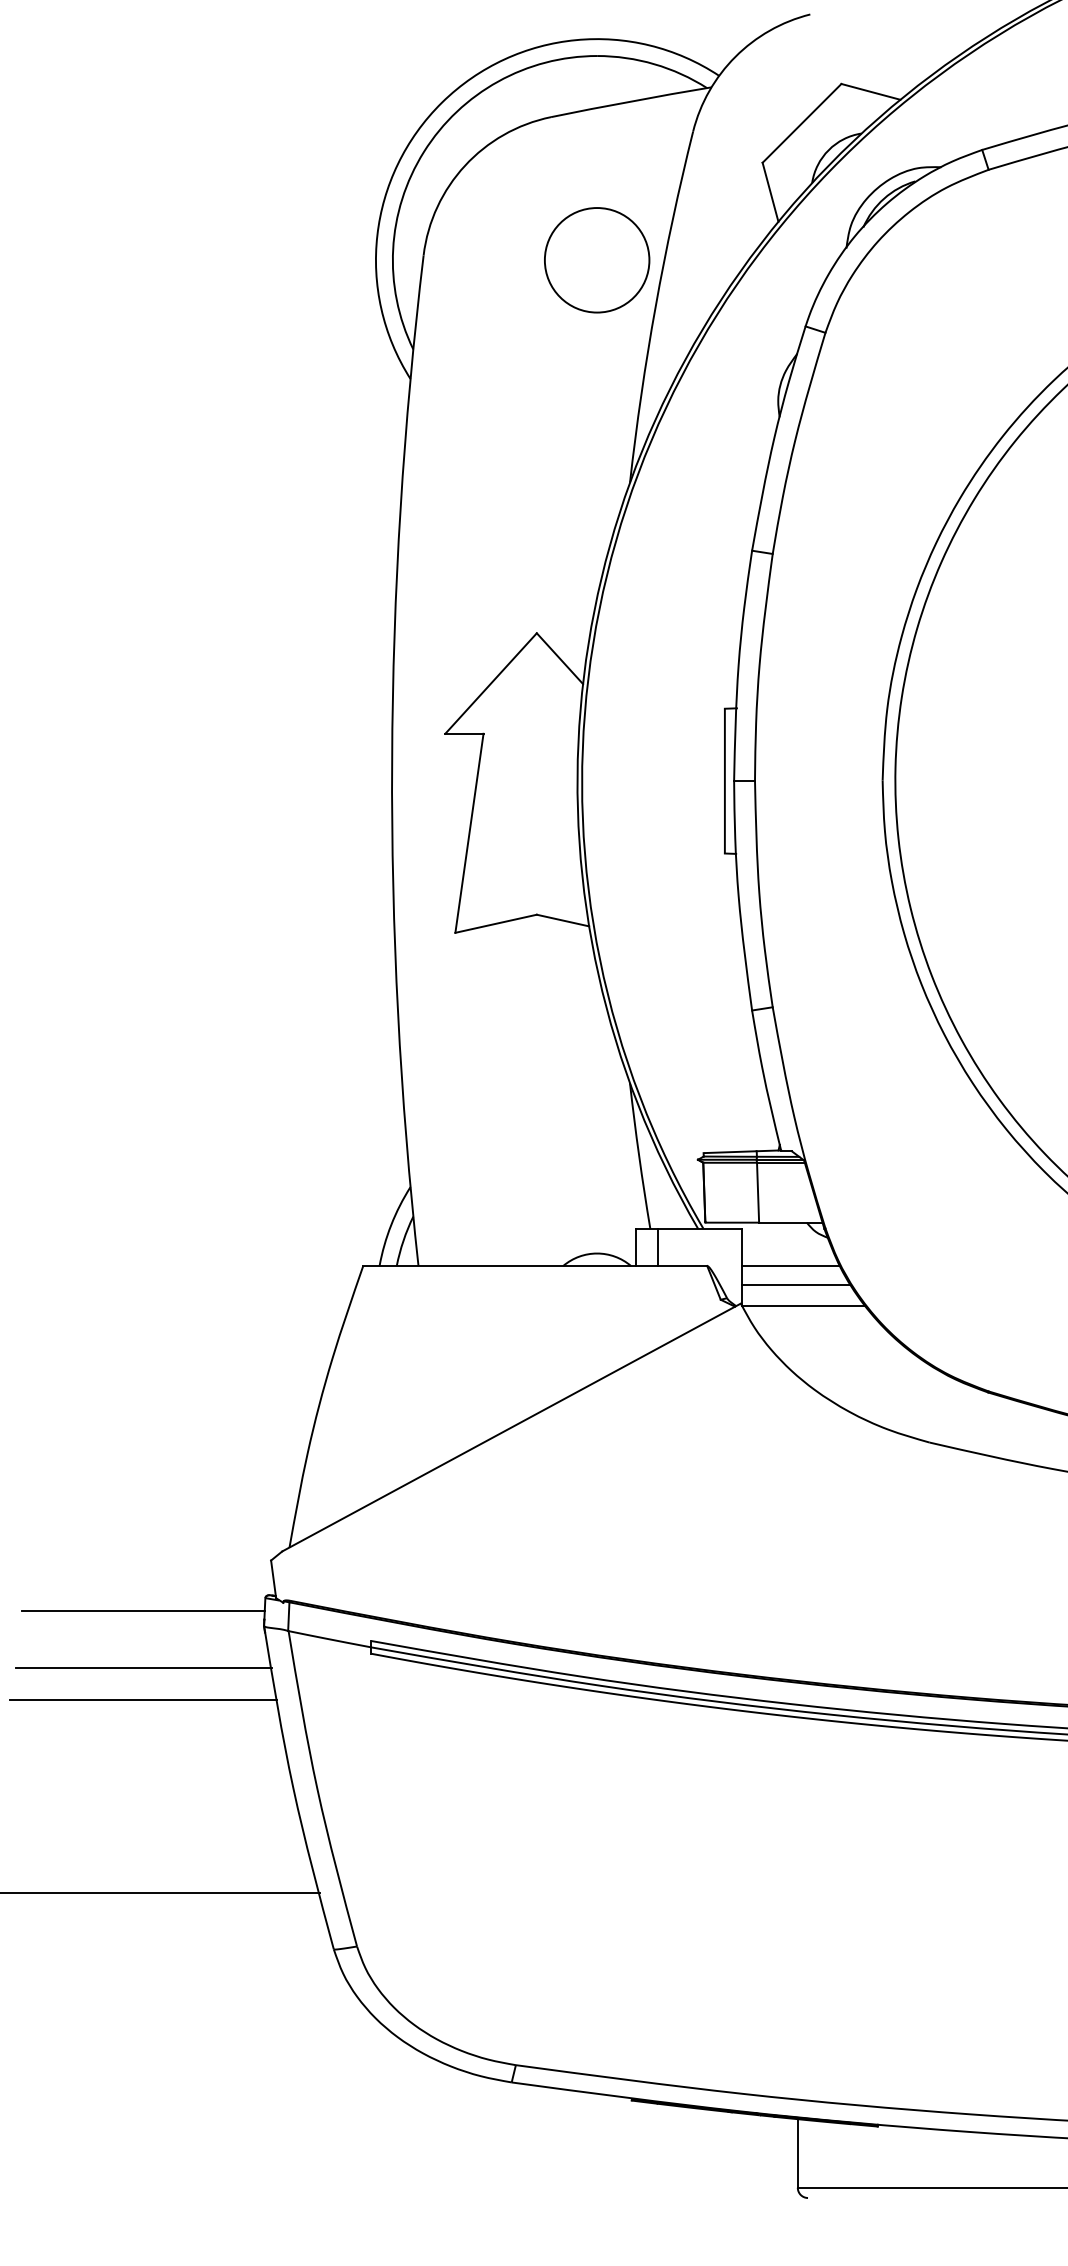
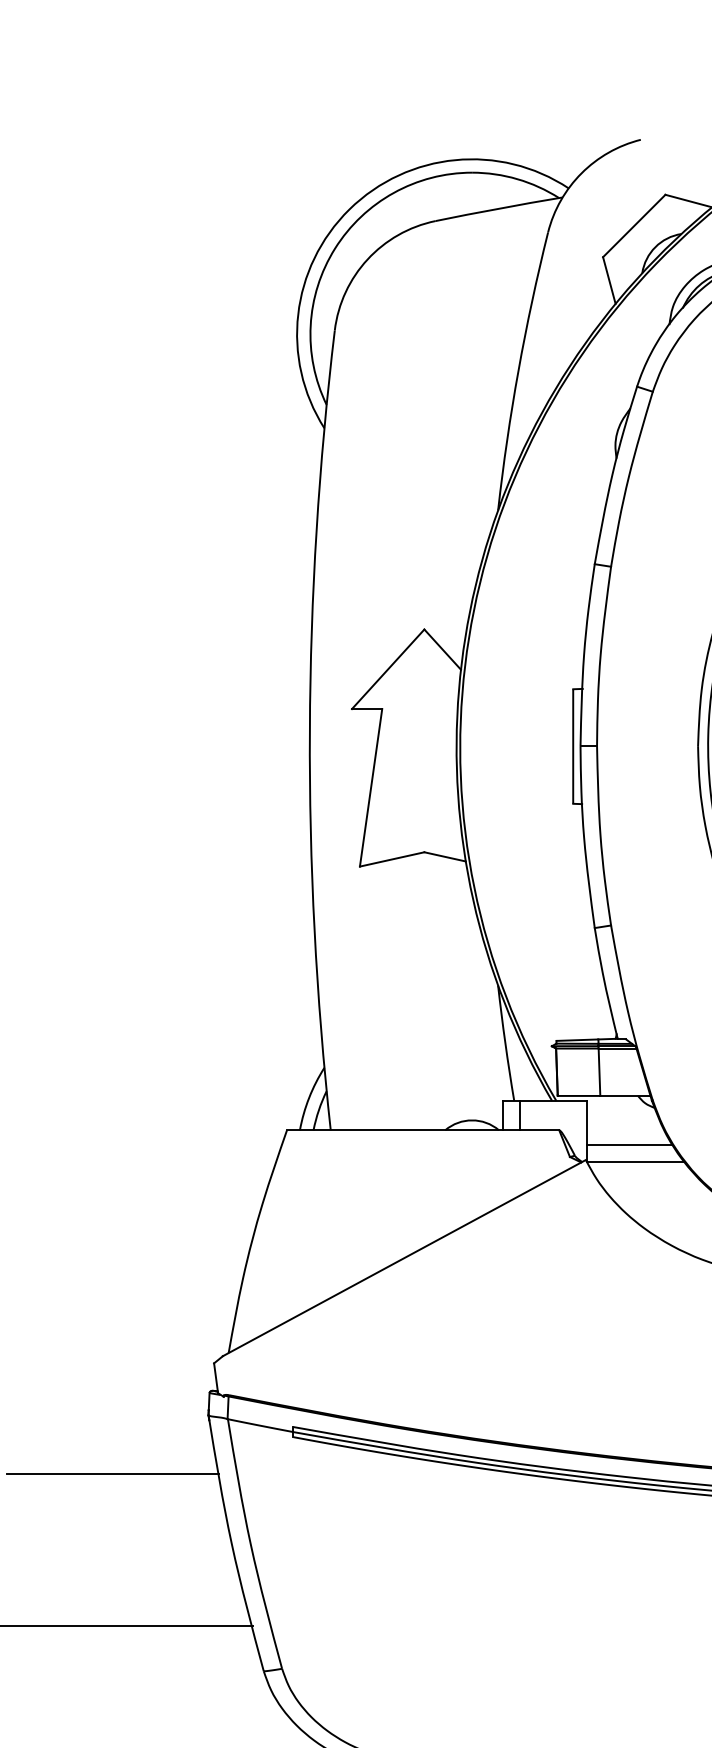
circle: (597, 260) -> (472, 334), removed
line: (790, 1266) -> (625, 1130), removed
line: (143, 1611) -> (113, 1403), removed
line: (143, 1667) -> (113, 1448), removed

